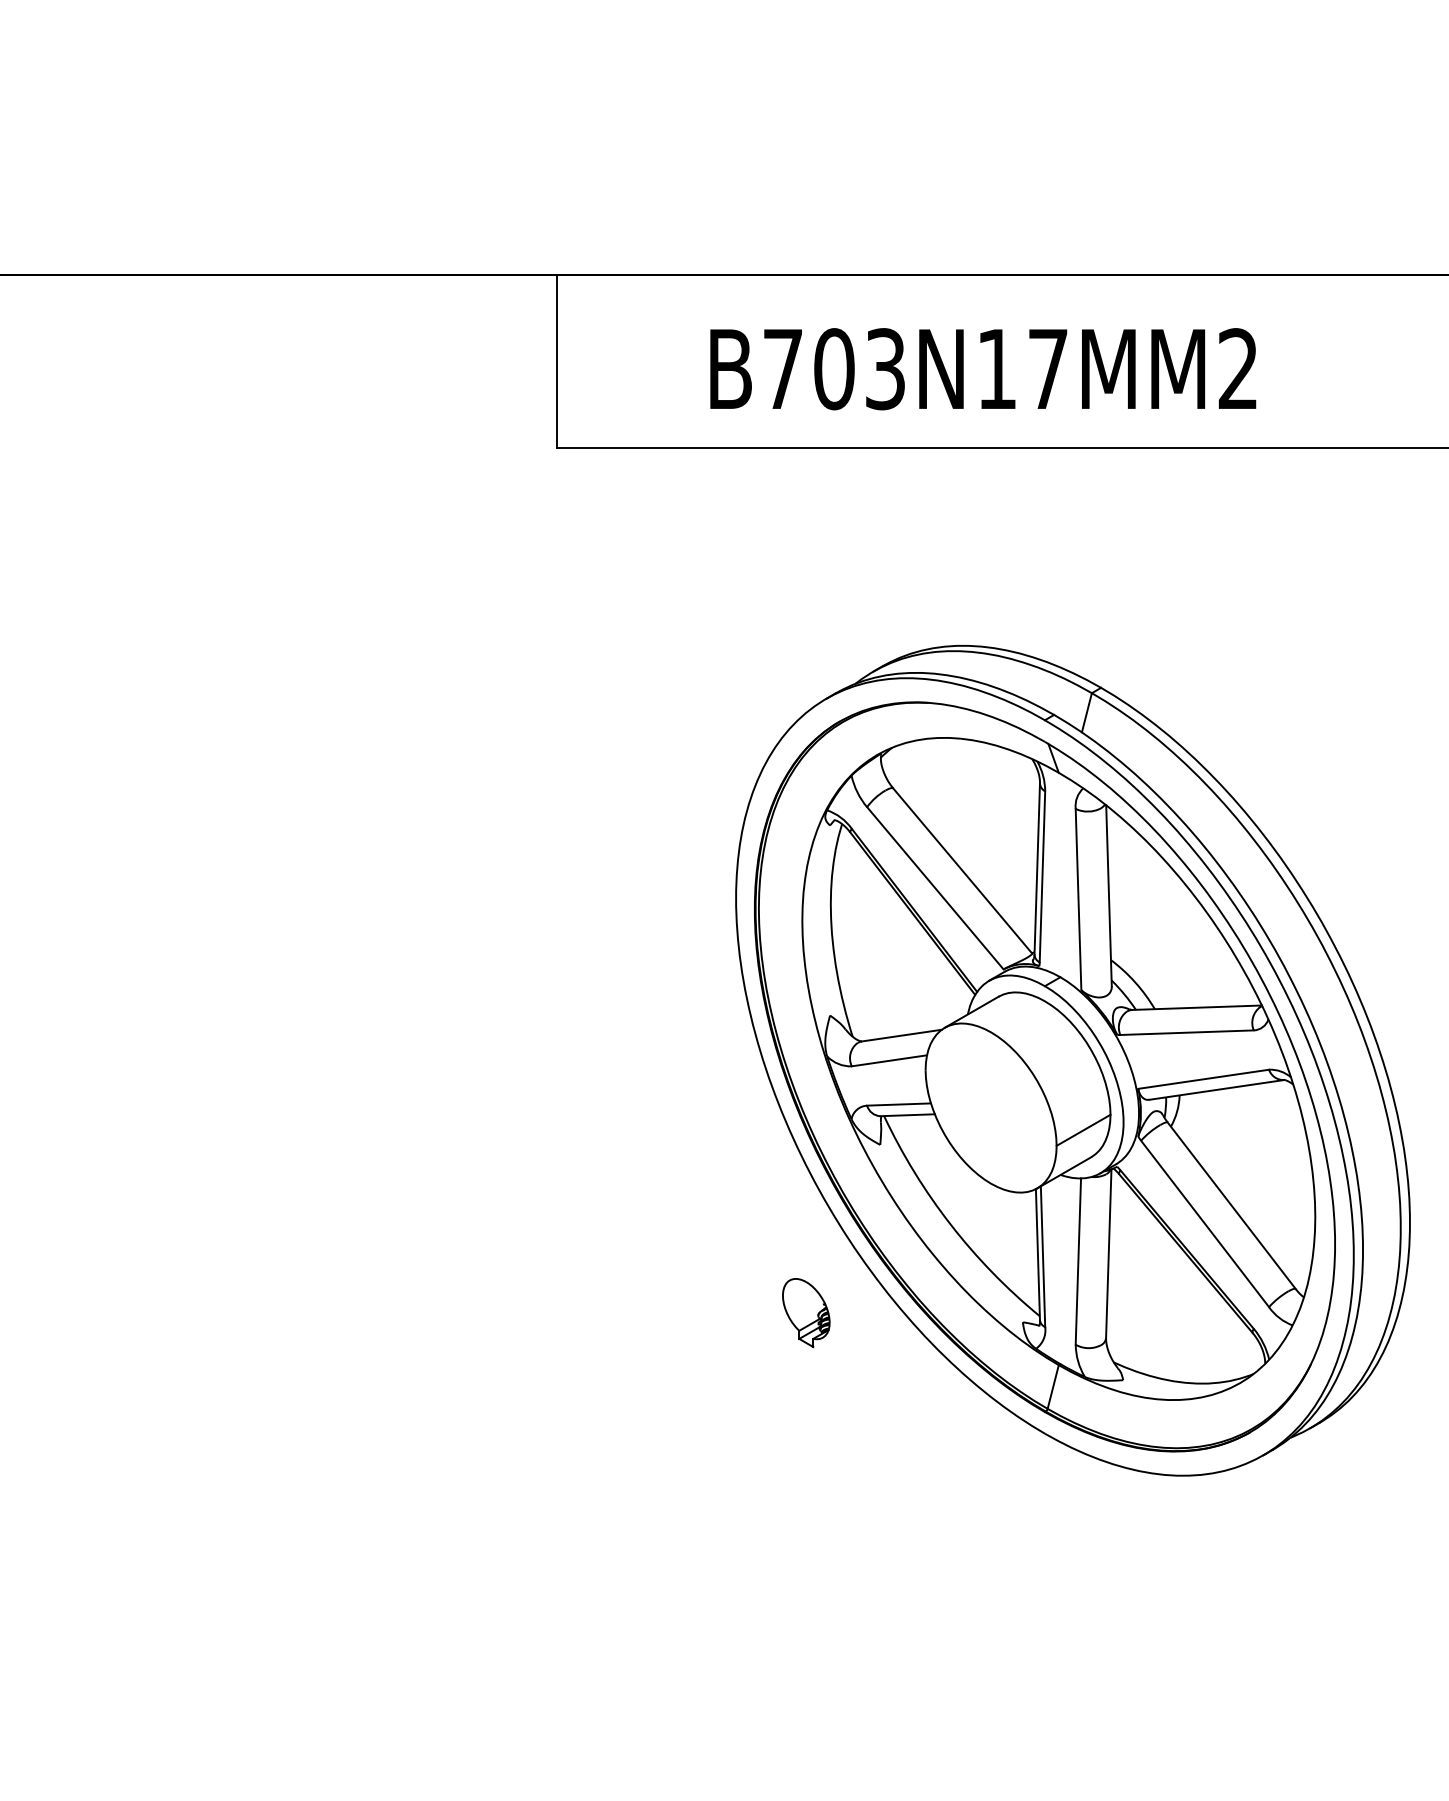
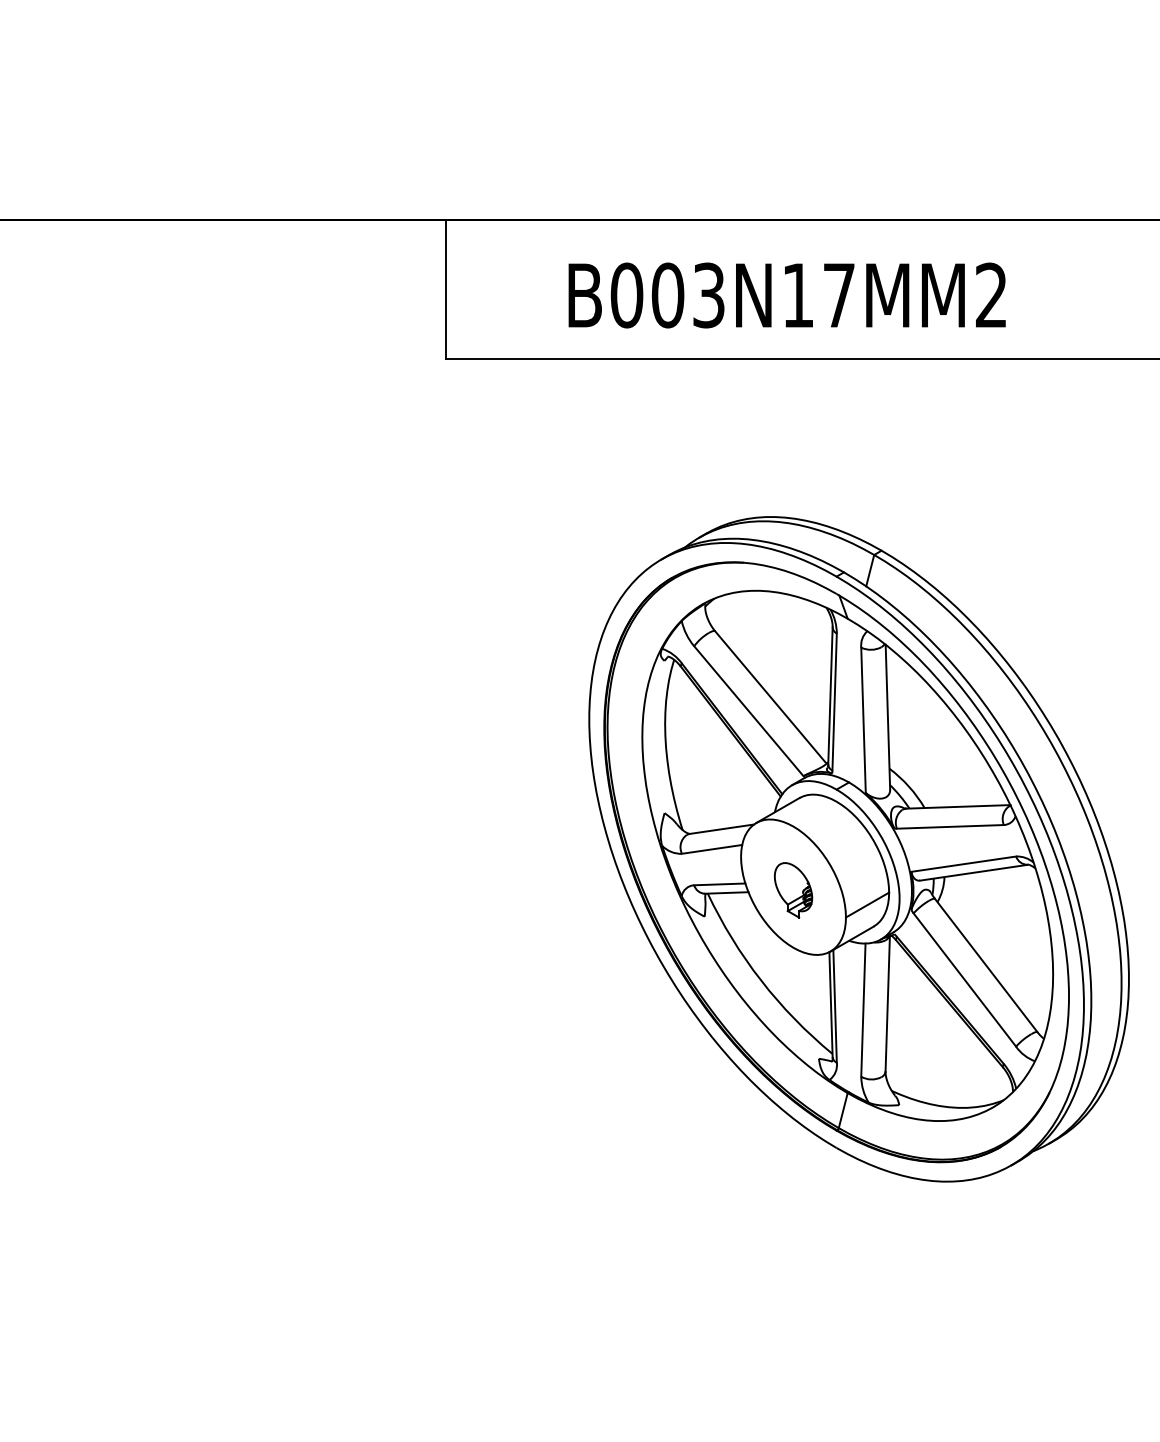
text: (782, 369) -> (626, 295), B703N17MM2 -> B003N17MM2
part: (806, 1313) -> (793, 890), moved

